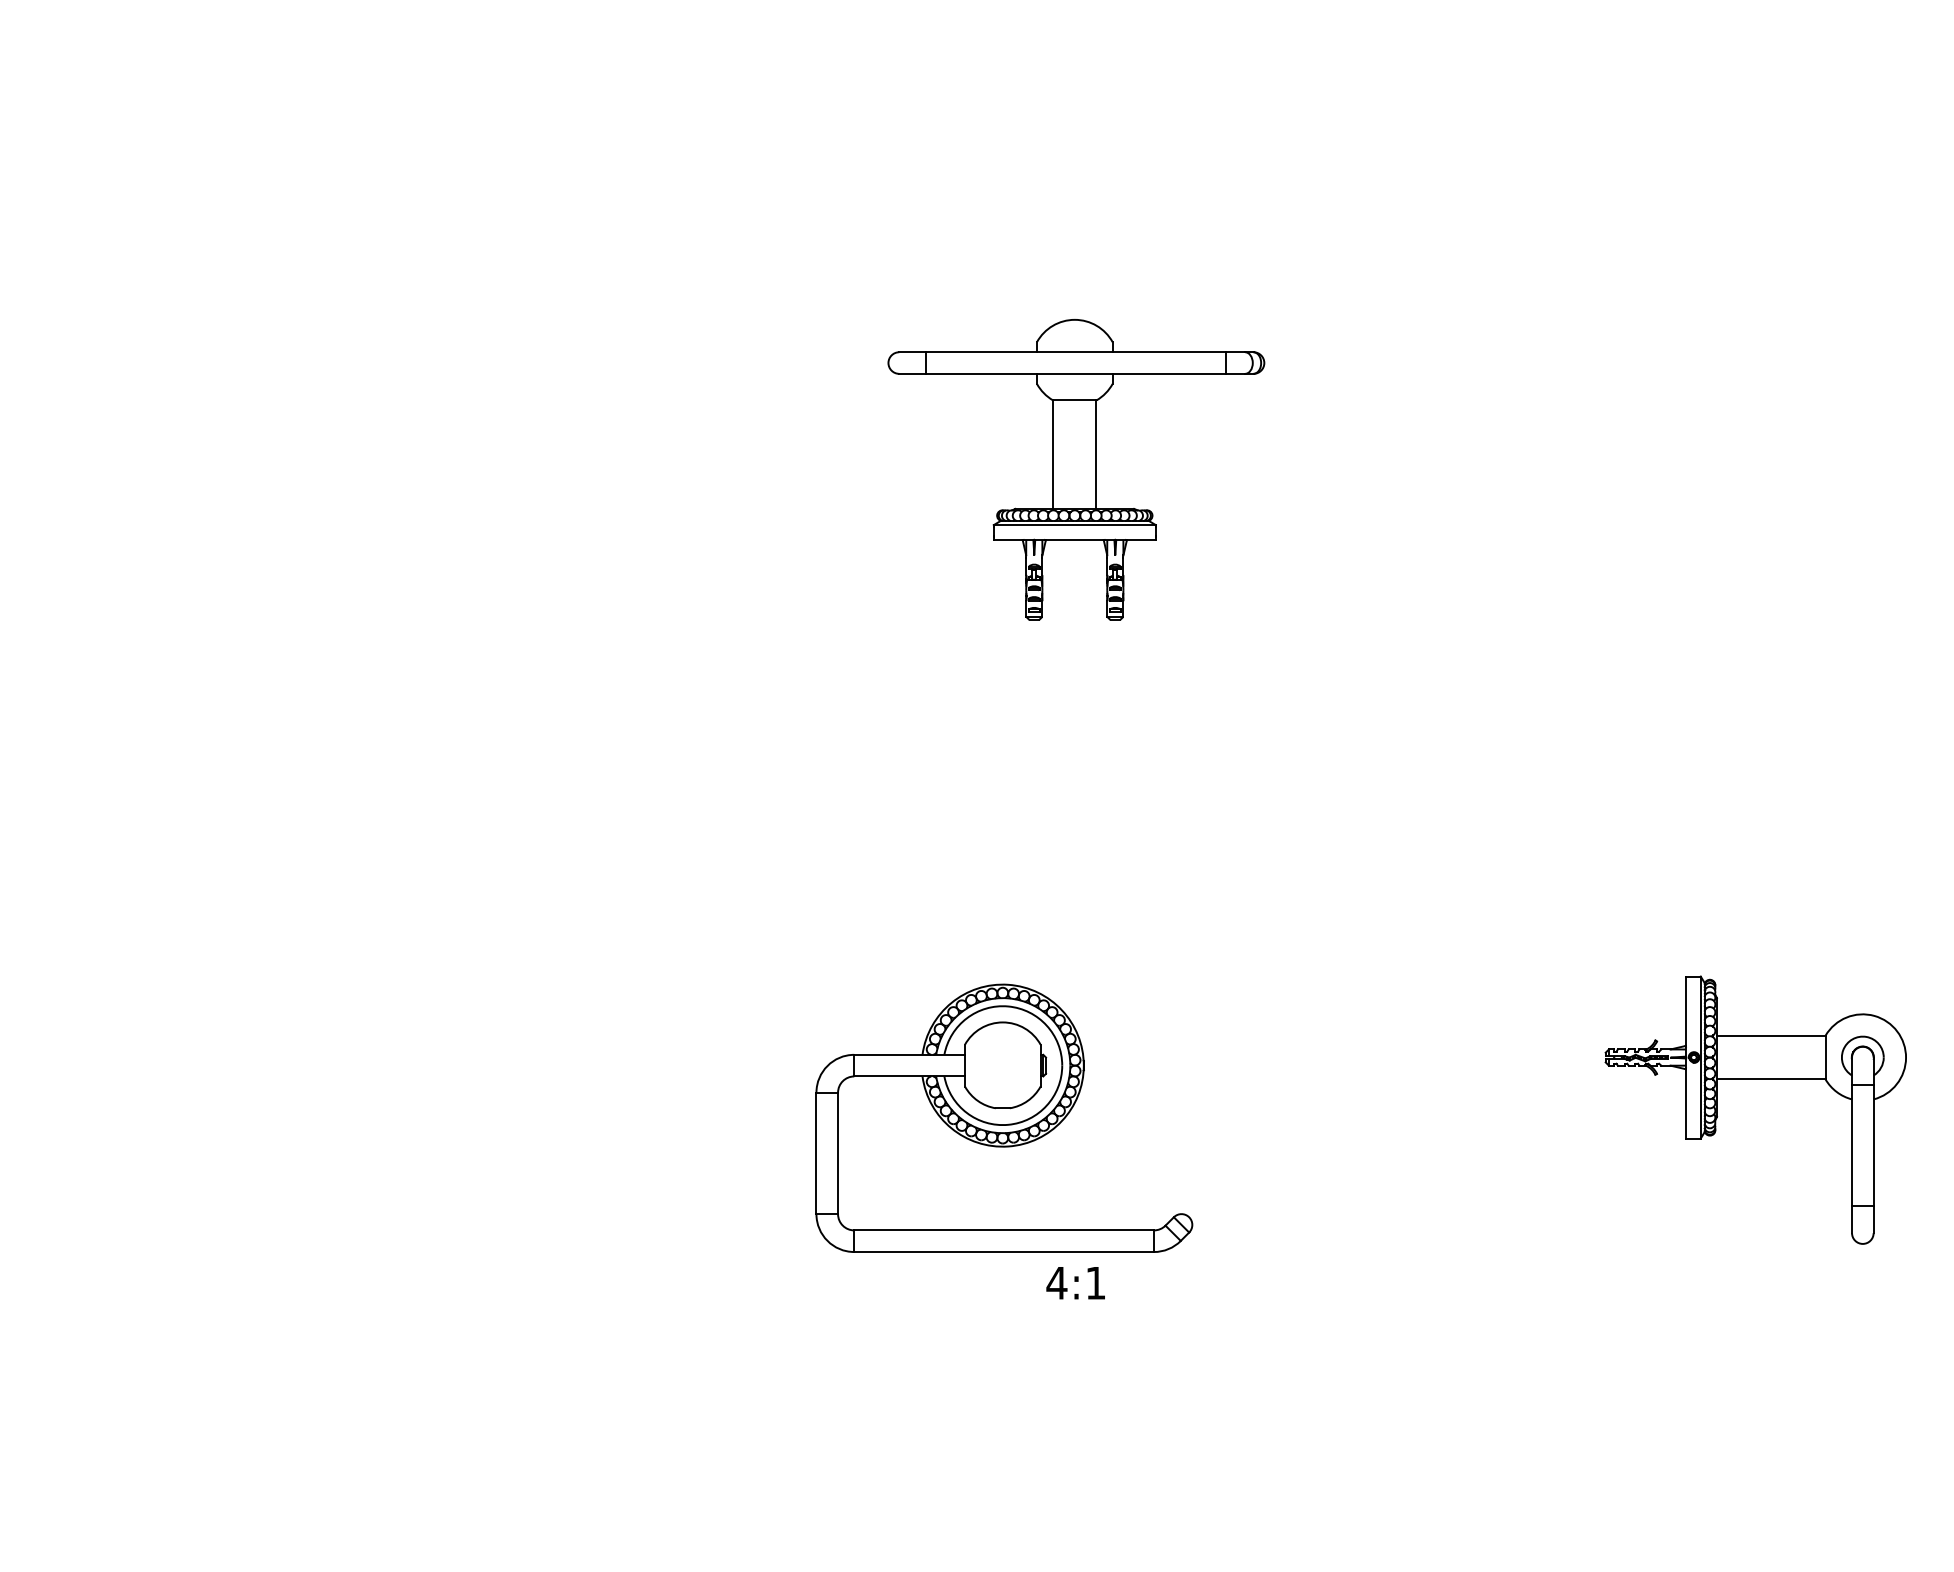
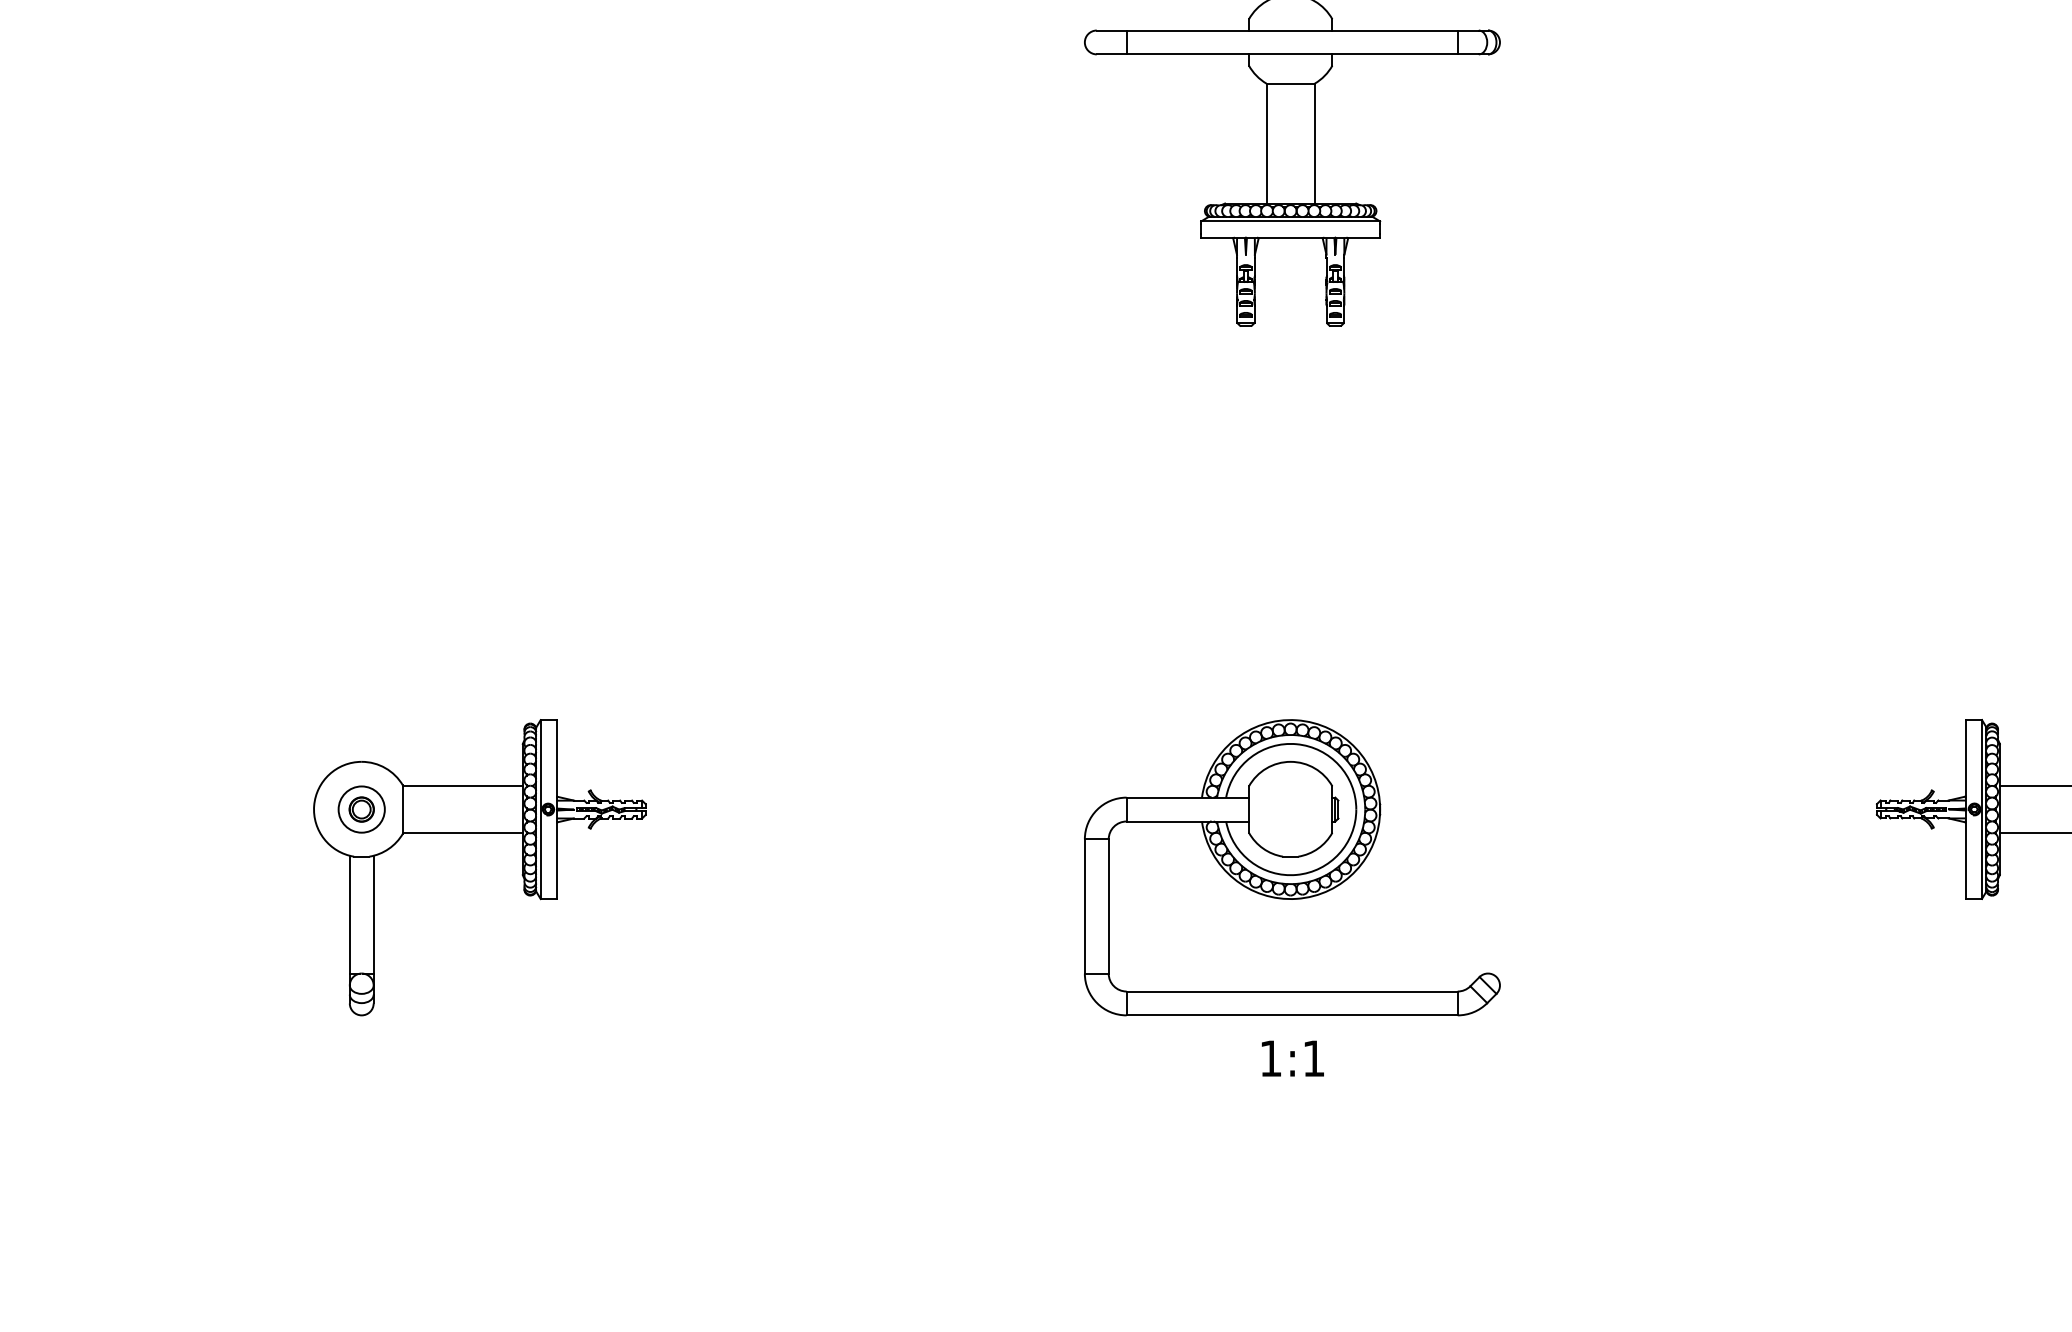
part: (340, 1079) -> (479, 833), added
part: (1004, 1117) -> (1292, 866), moved
text: (1056, 1283) -> (1270, 1059), 4:1 -> 1:1

